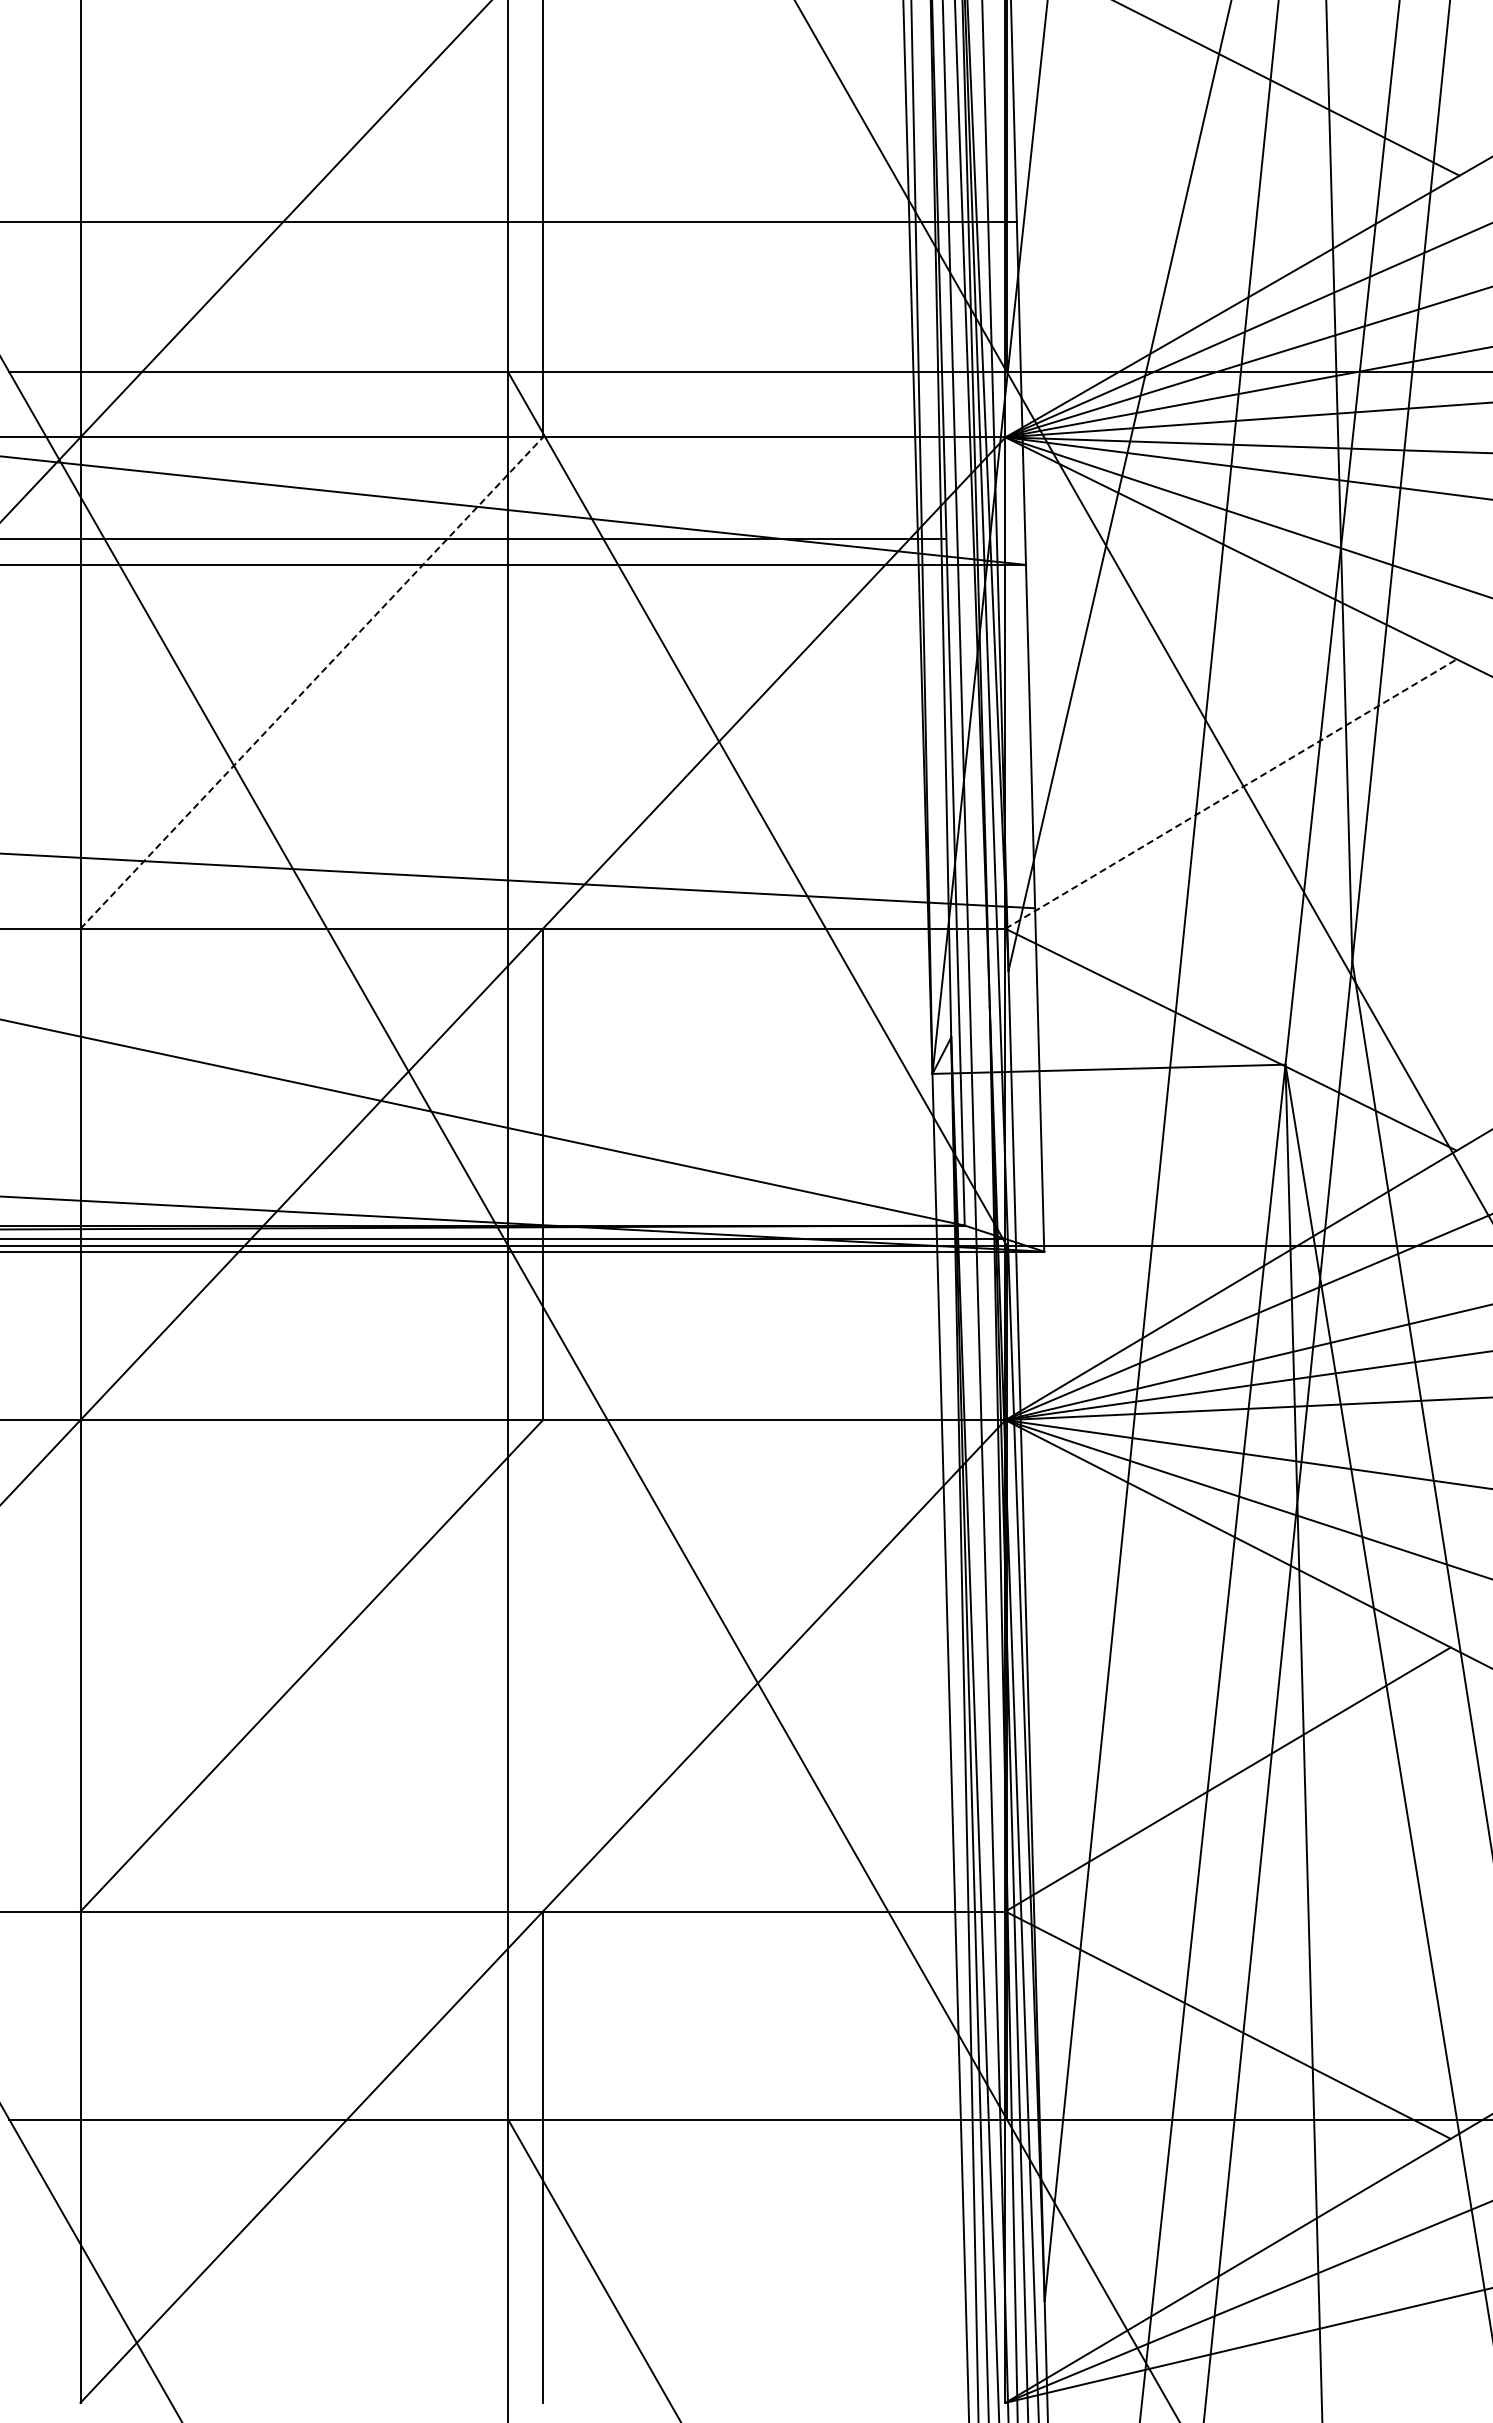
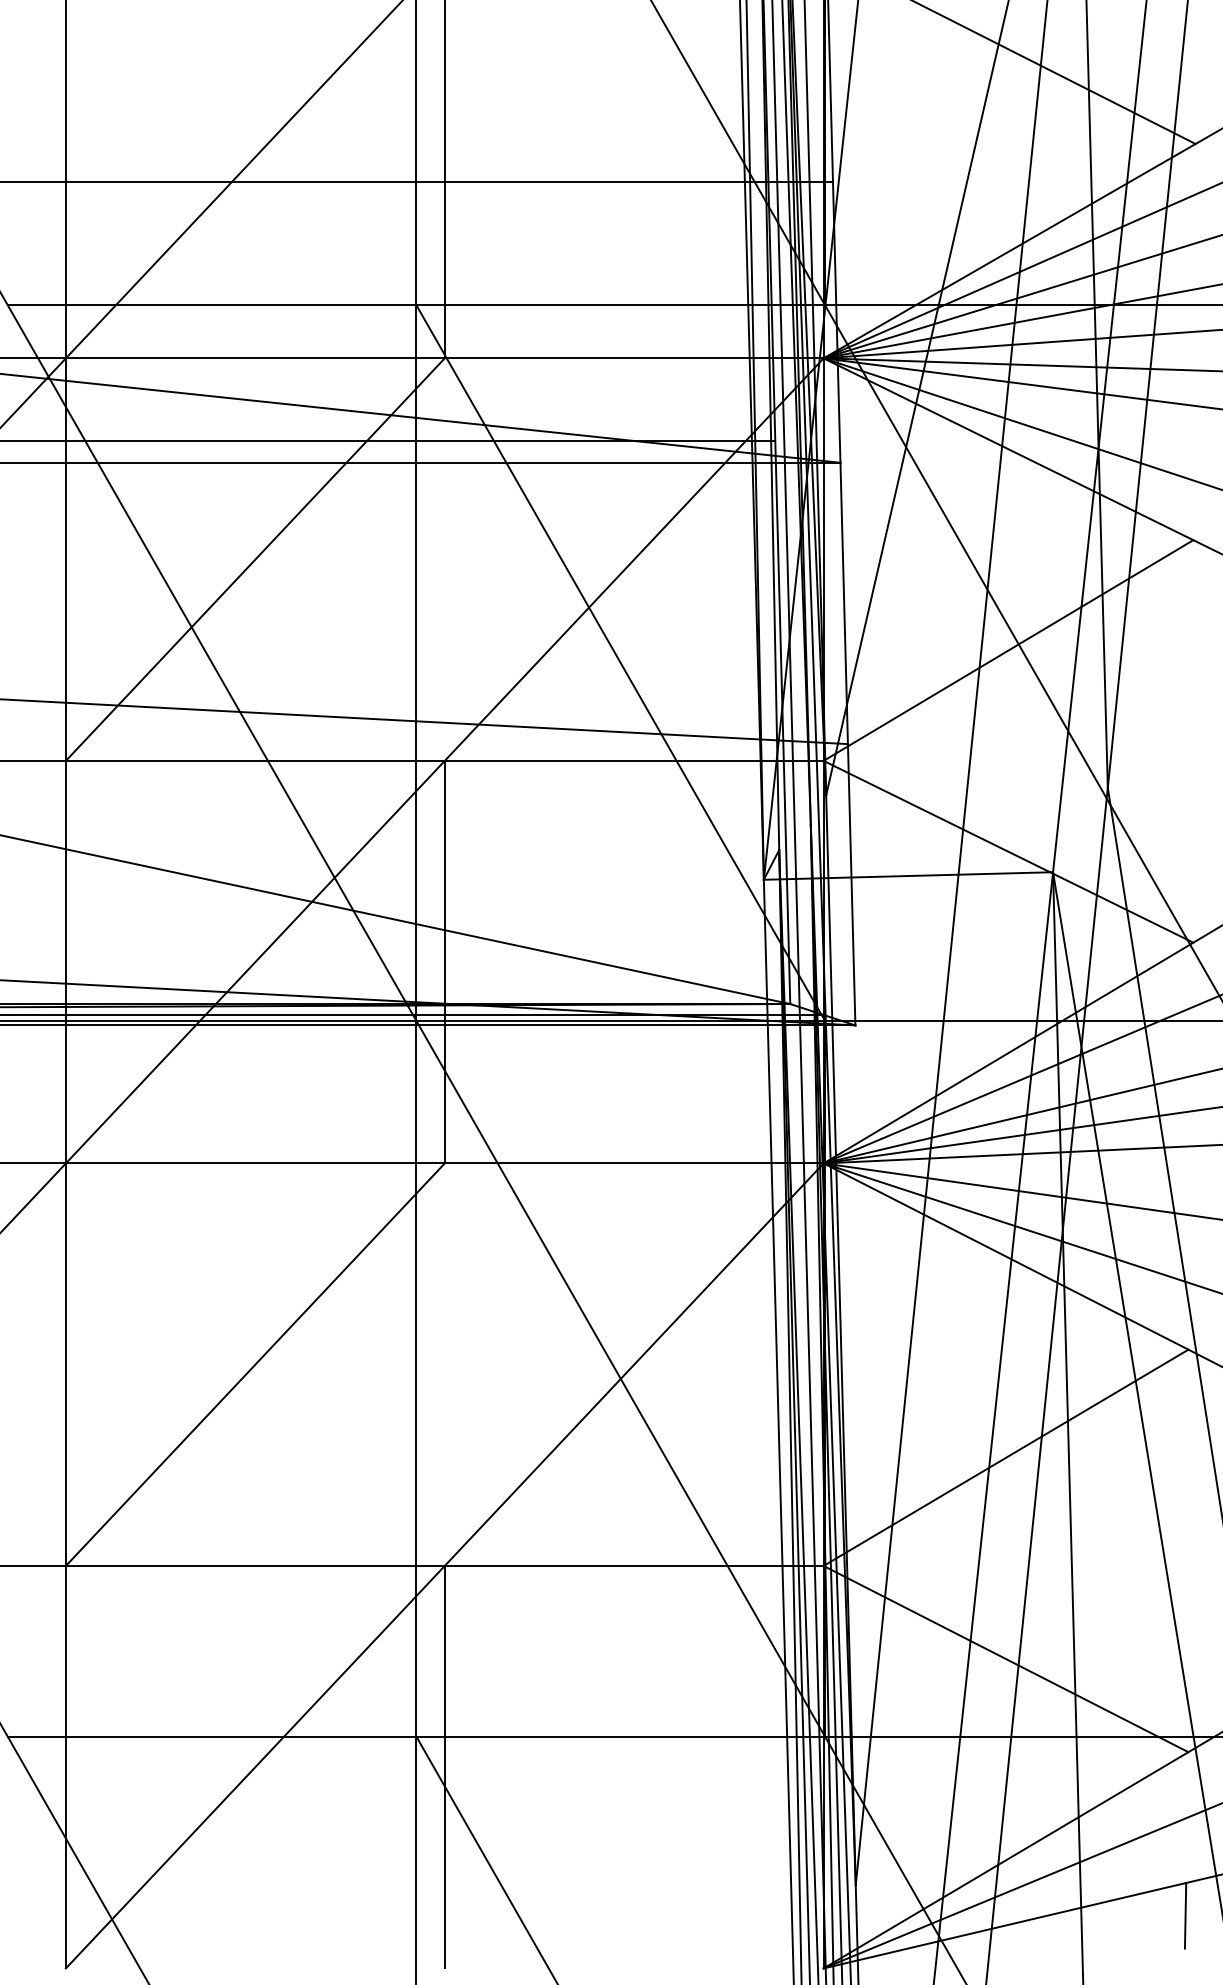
line: (312, 682) -> (255, 559), dashed -> solid
line: (1231, 794) -> (1008, 650), dashed -> solid
line: (1447, 2338) -> (1185, 1915), added

